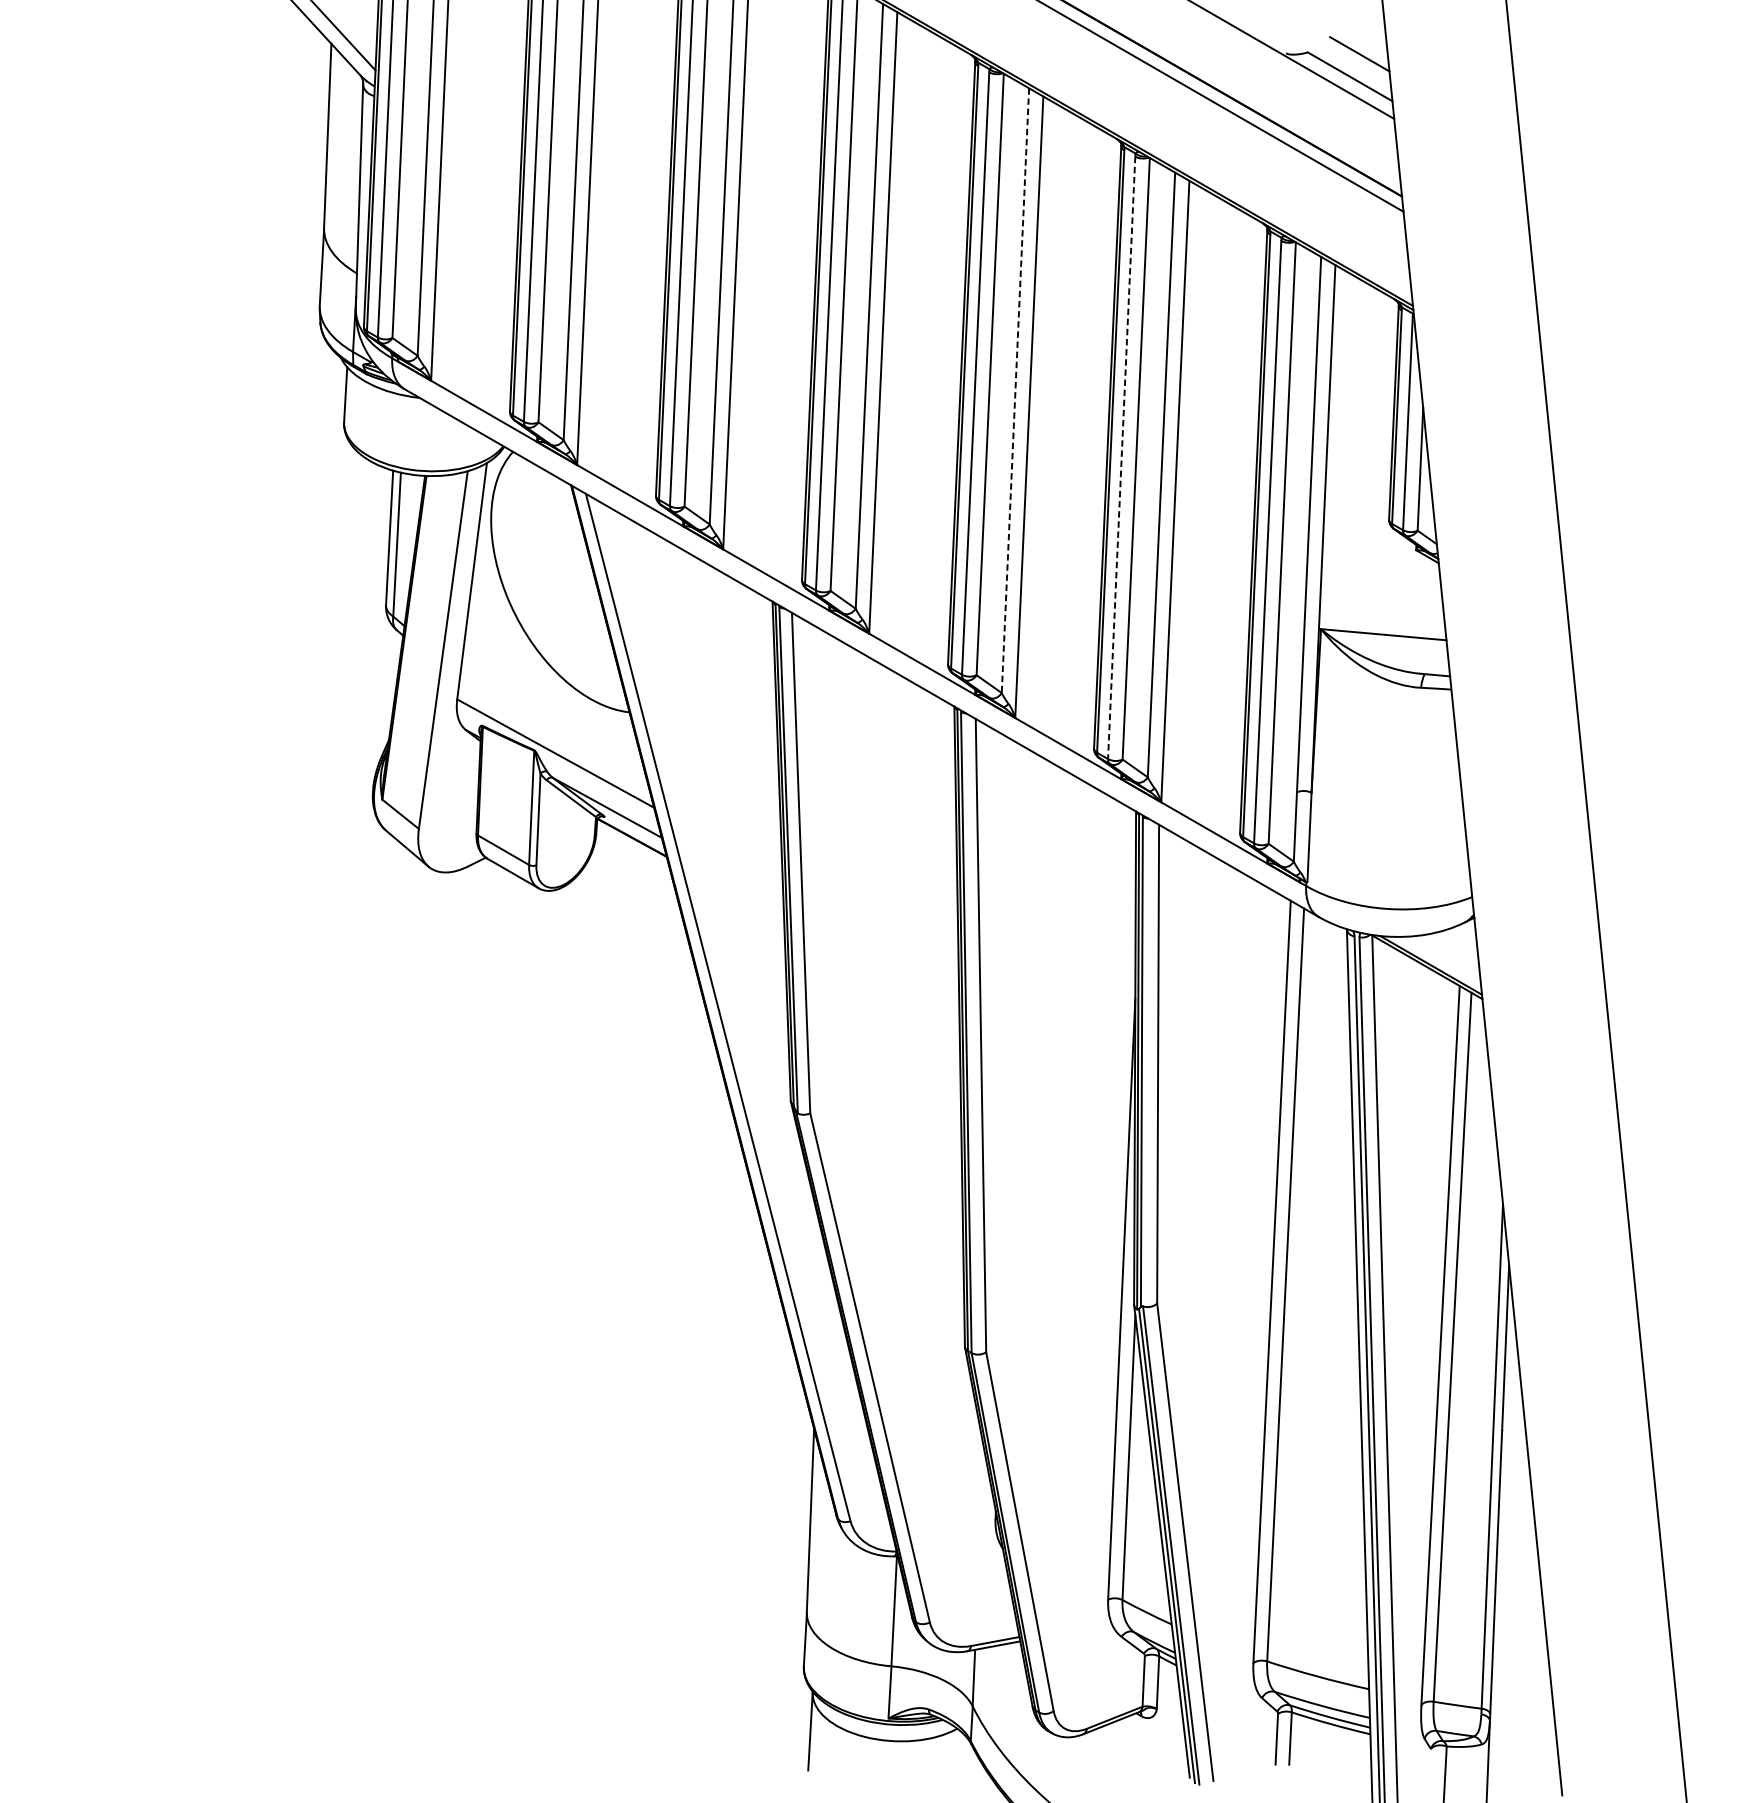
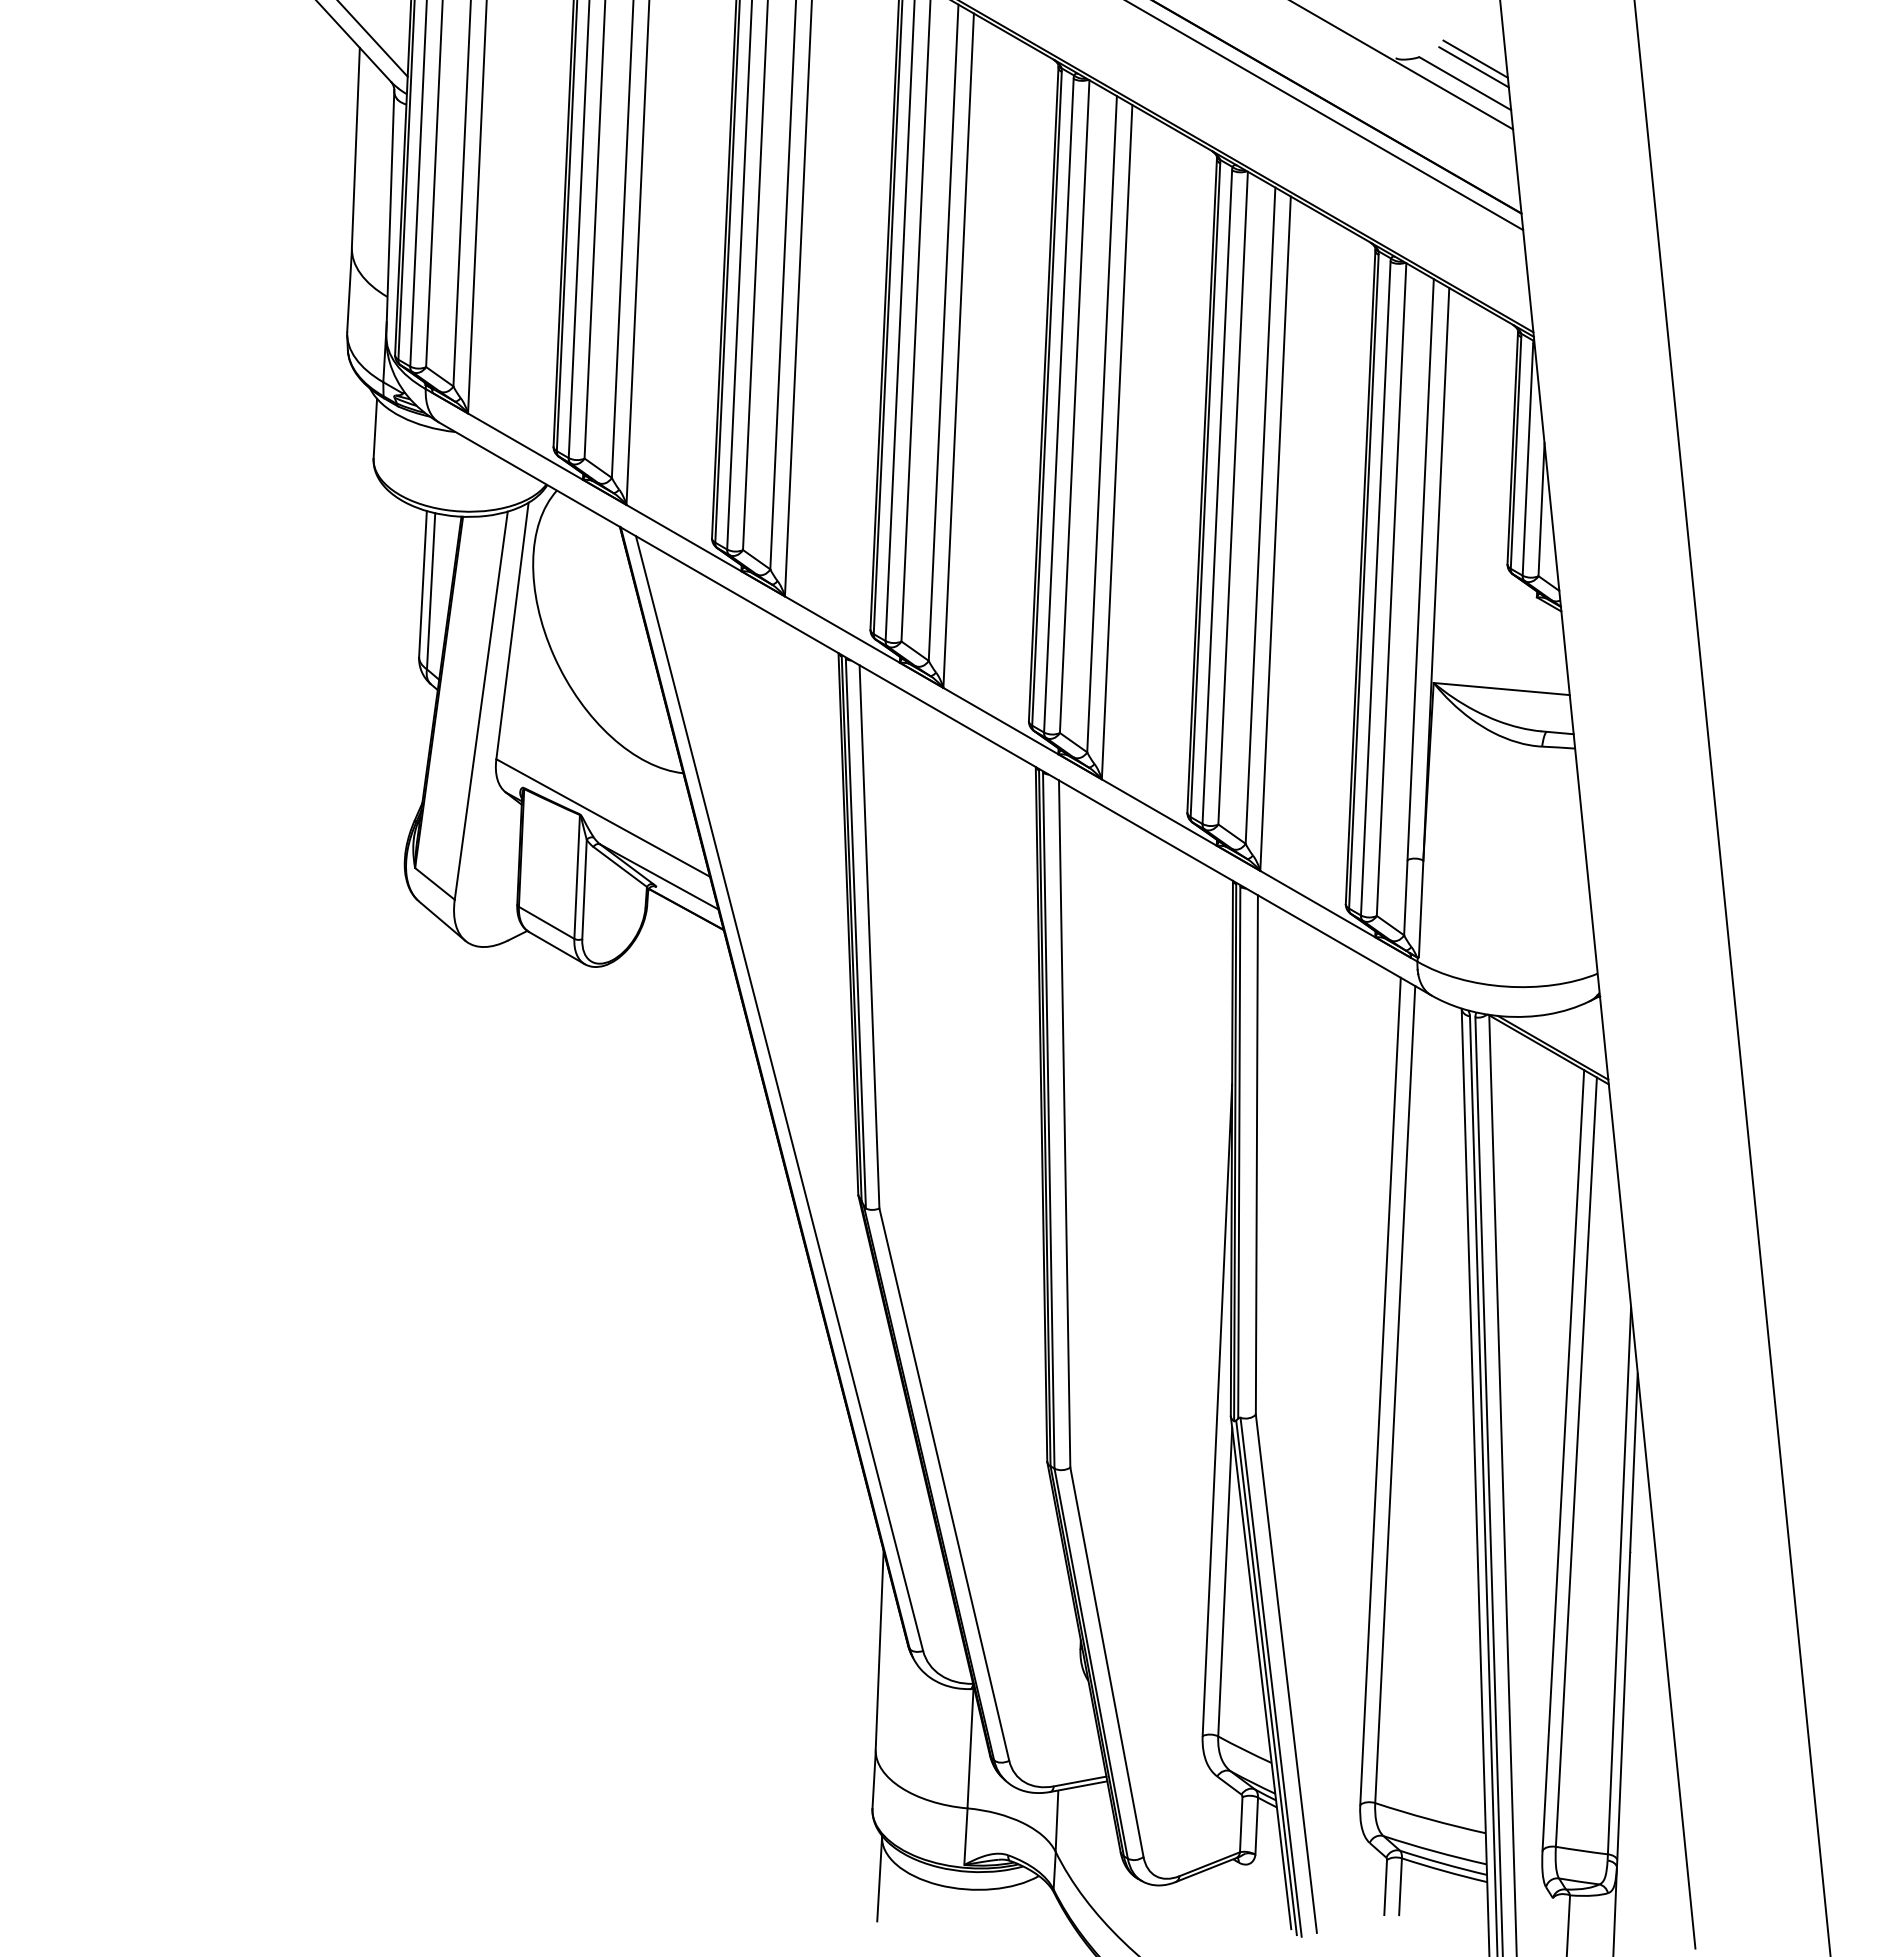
line: (1357, 61) -> (1473, 67), added
line: (1015, 390) -> (1102, 424), dashed -> solid
line: (1121, 458) -> (1217, 497), dashed -> solid

